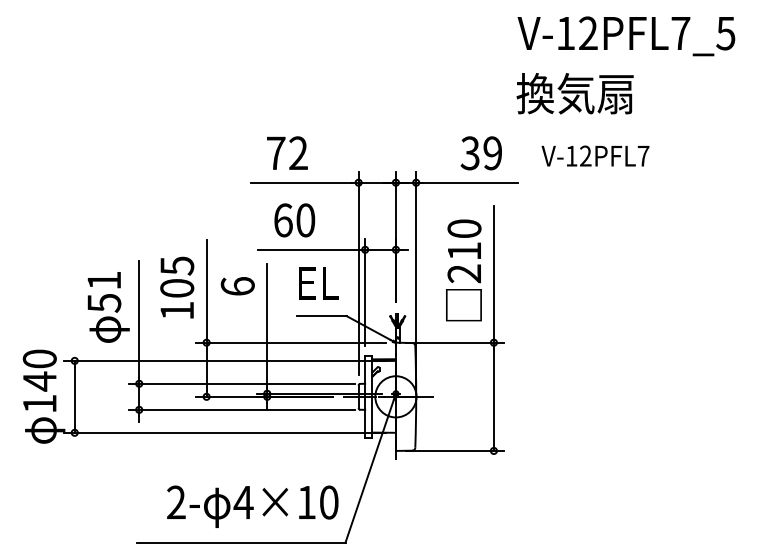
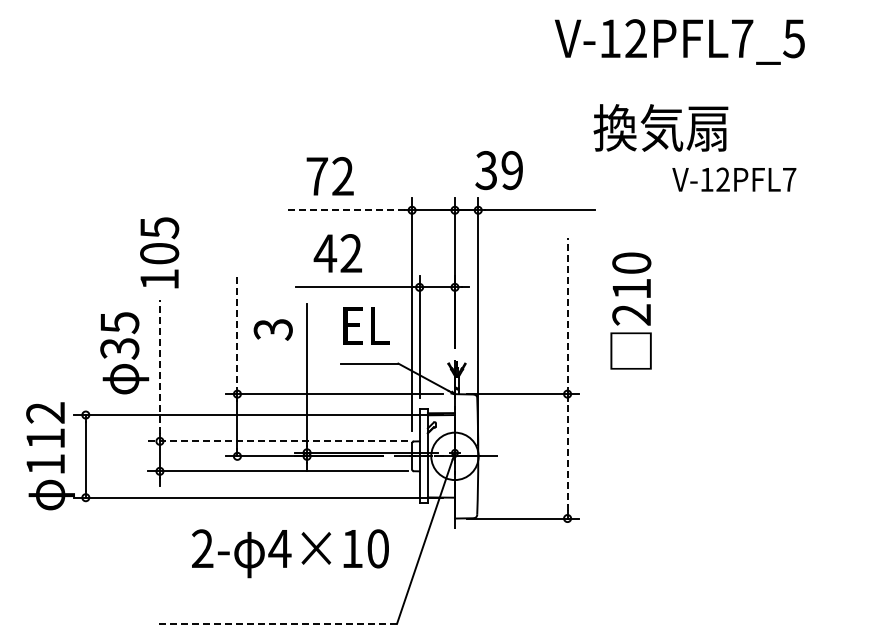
text: (626, 35) -> (679, 41), moved
text: (574, 93) -> (660, 127), moved
text: (480, 153) -> (498, 170), moved
text: (595, 155) -> (734, 179), moved
line: (301, 182) -> (346, 210), solid -> dashed
text: (293, 220) -> (337, 253), 60 -> 42
text: (463, 269) -> (630, 310), moved
line: (493, 274) -> (567, 315), solid -> dashed
text: (237, 286) -> (272, 329), 6 -> 3
text: (177, 287) -> (159, 252), moved
text: (104, 291) -> (119, 335), 51 -> 35
line: (206, 291) -> (237, 335), solid -> dashed
line: (138, 319) -> (159, 367), solid -> dashed
text: (39, 370) -> (45, 426), 140 -> 112
line: (241, 383) -> (277, 441), solid -> dashed
line: (493, 396) -> (567, 455), solid -> dashed
text: (252, 506) -> (290, 553), moved
line: (241, 542) -> (277, 623), solid -> dashed

